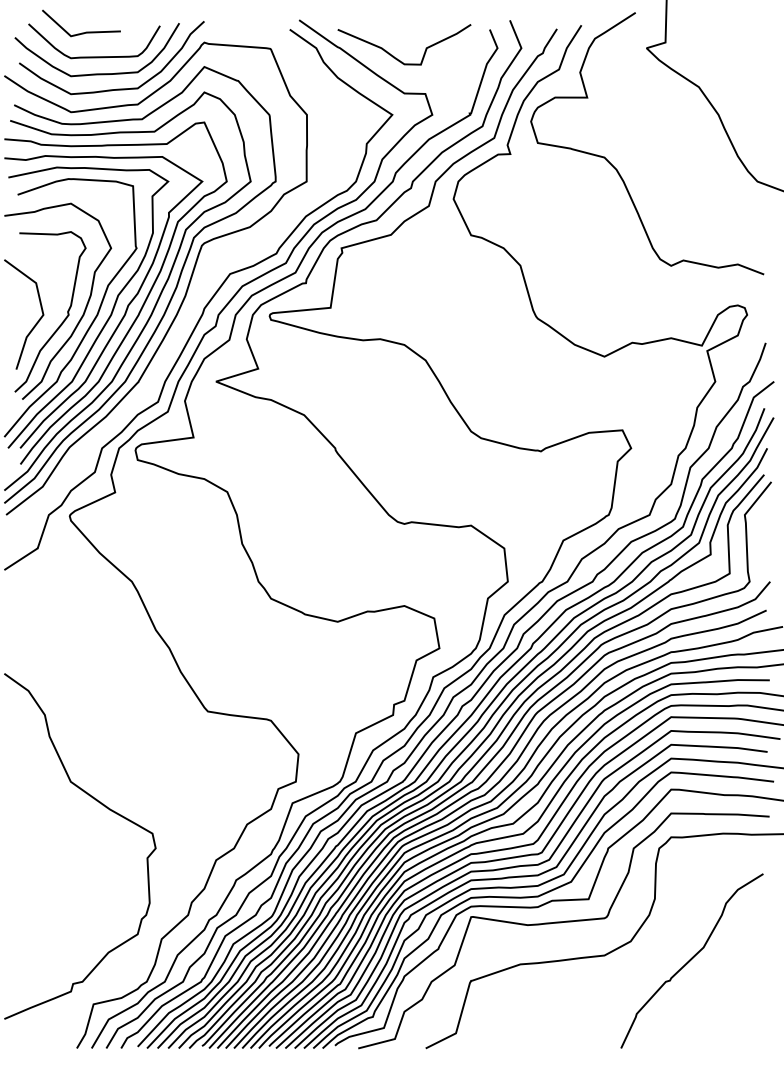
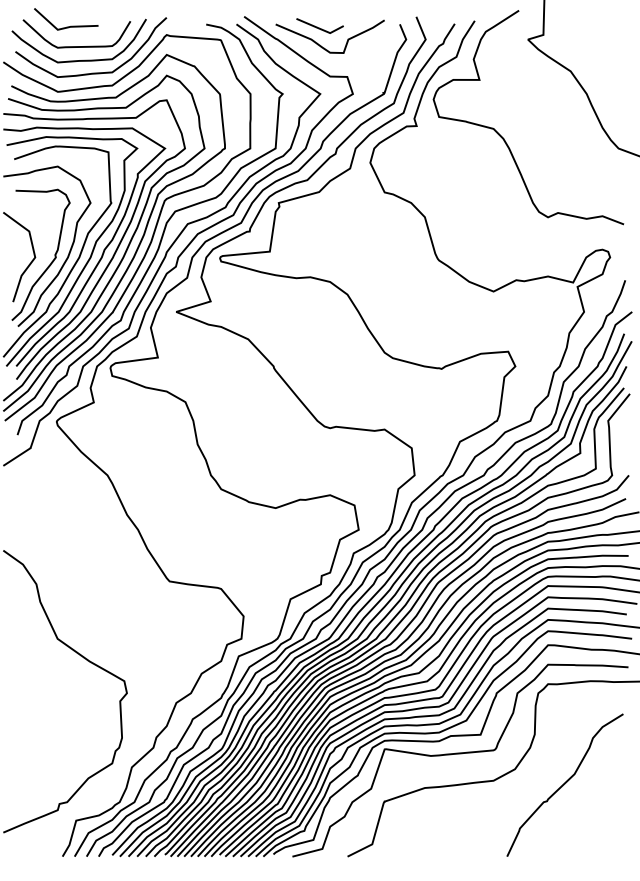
line: (391, 33) -> (319, 27), added
curve: (199, 284) -> (162, 232), added

